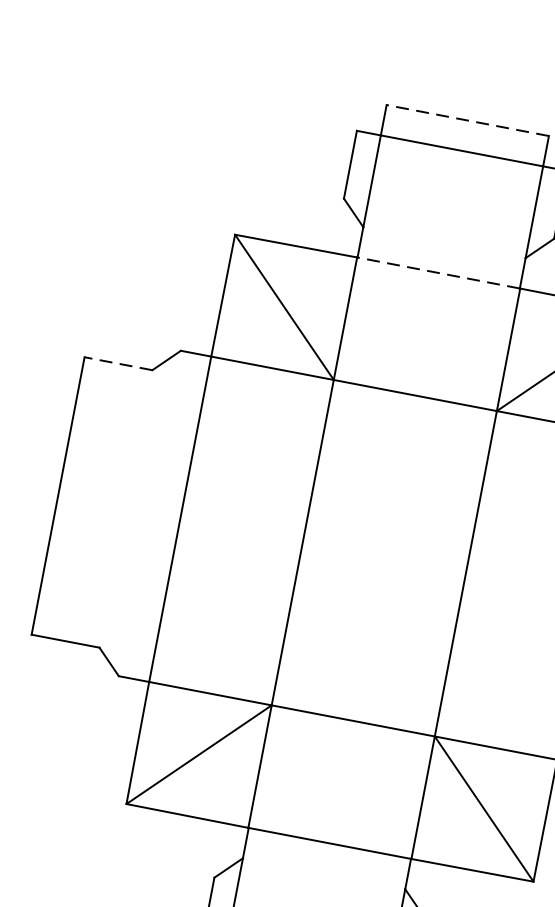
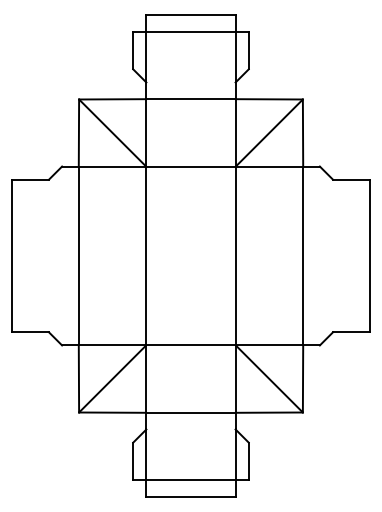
line: (468, 120) -> (191, 15), dashed -> solid
line: (439, 273) -> (191, 99), dashed -> solid
line: (118, 363) -> (30, 179), dashed -> solid

